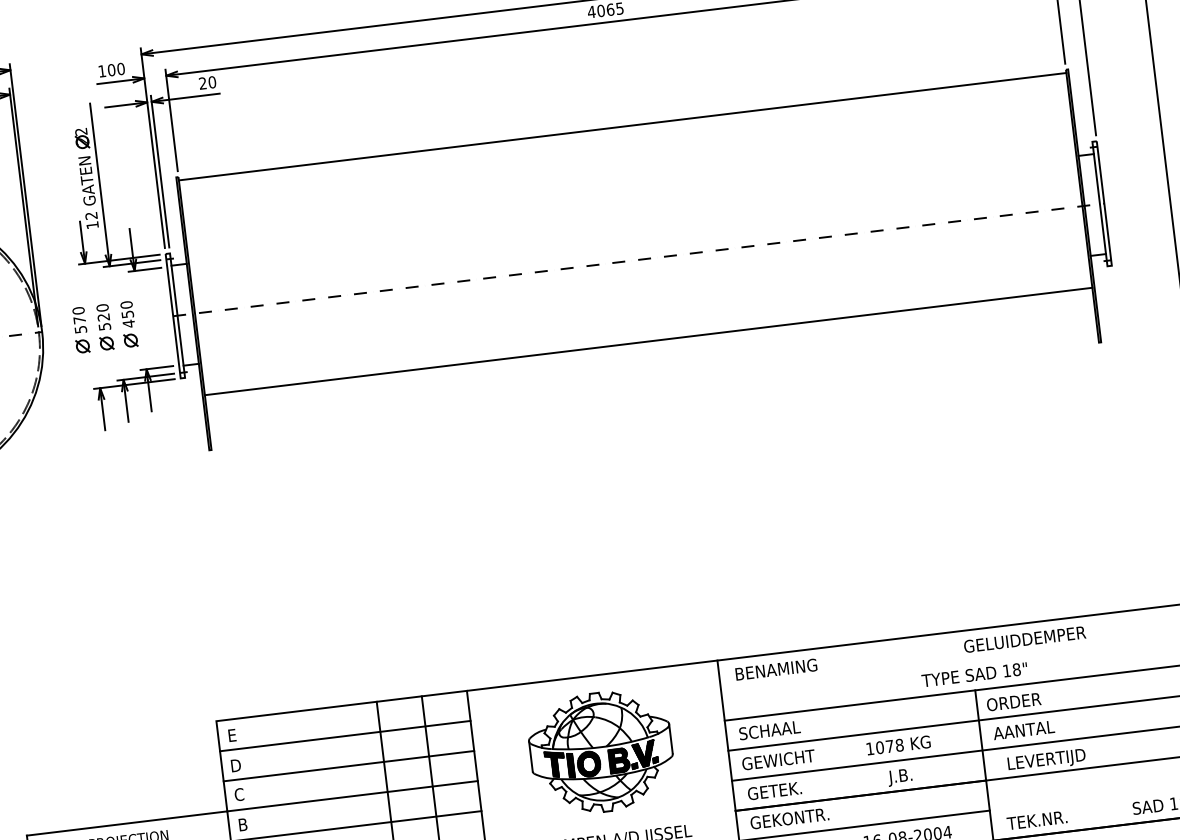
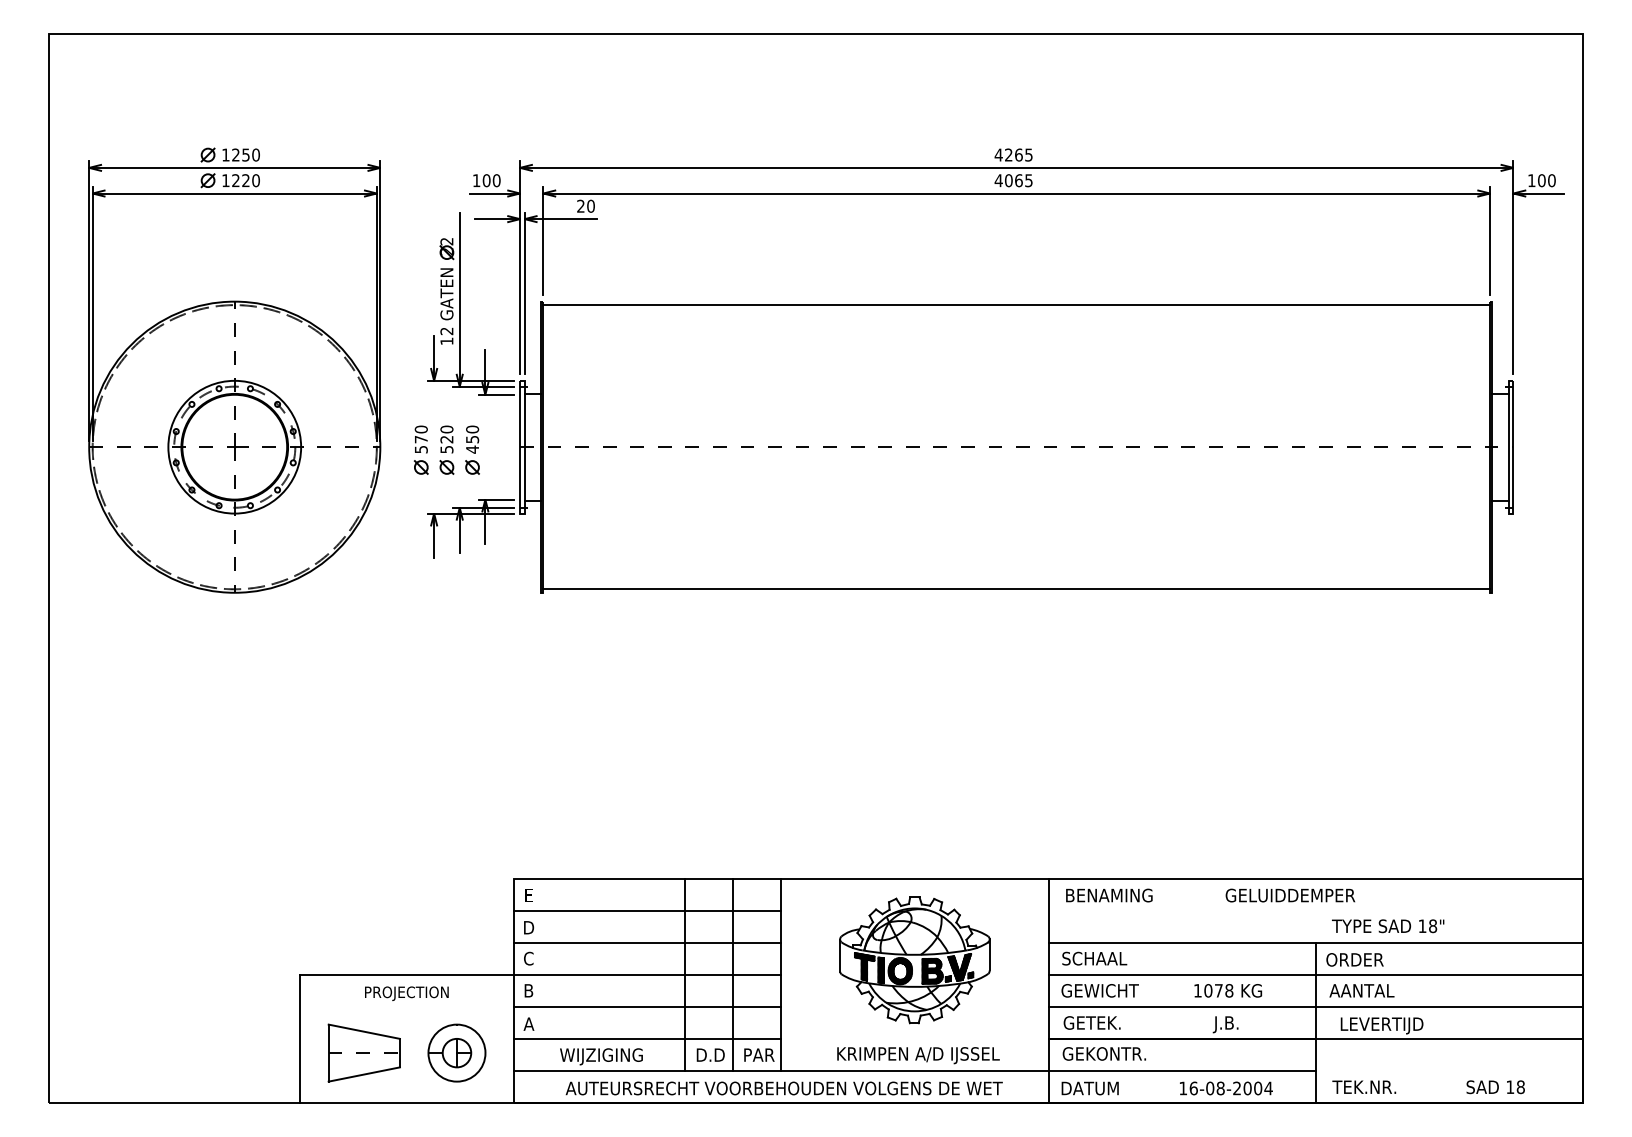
line: (648, 341) -> (1016, 589), moved
text: (1024, 639) -> (1290, 895), moved
text: (975, 675) -> (1388, 926), moved

